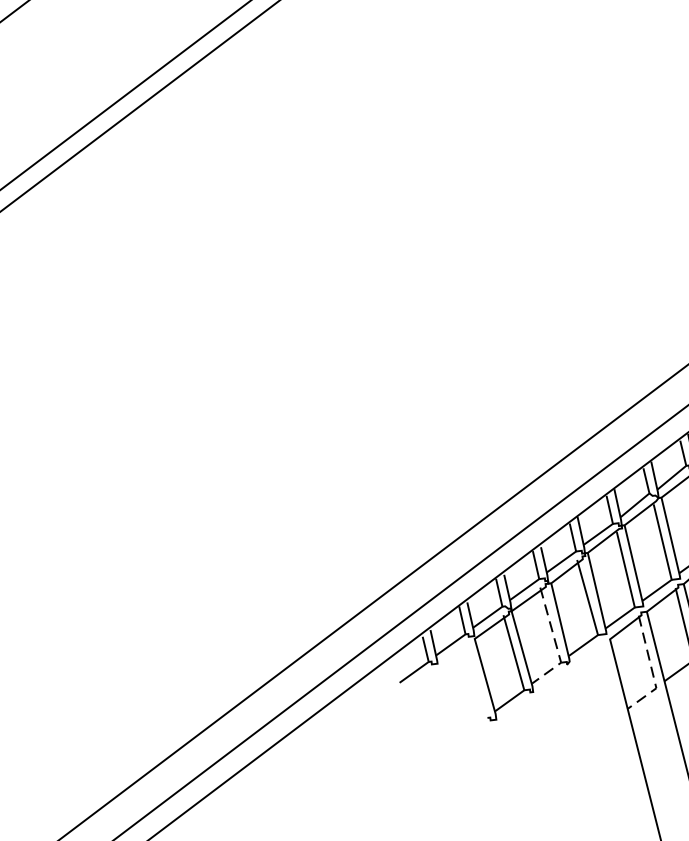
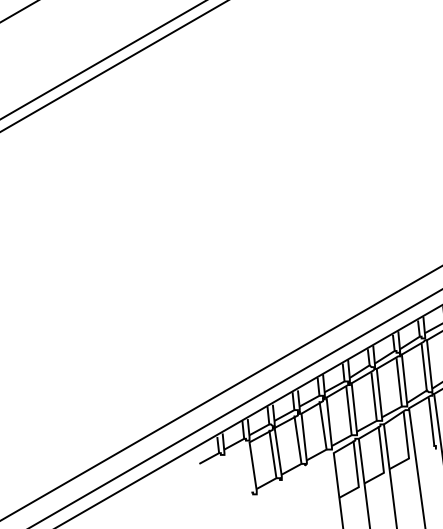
line: (555, 645) -> (299, 452), dashed -> solid
line: (652, 671) -> (357, 476), dashed -> solid

